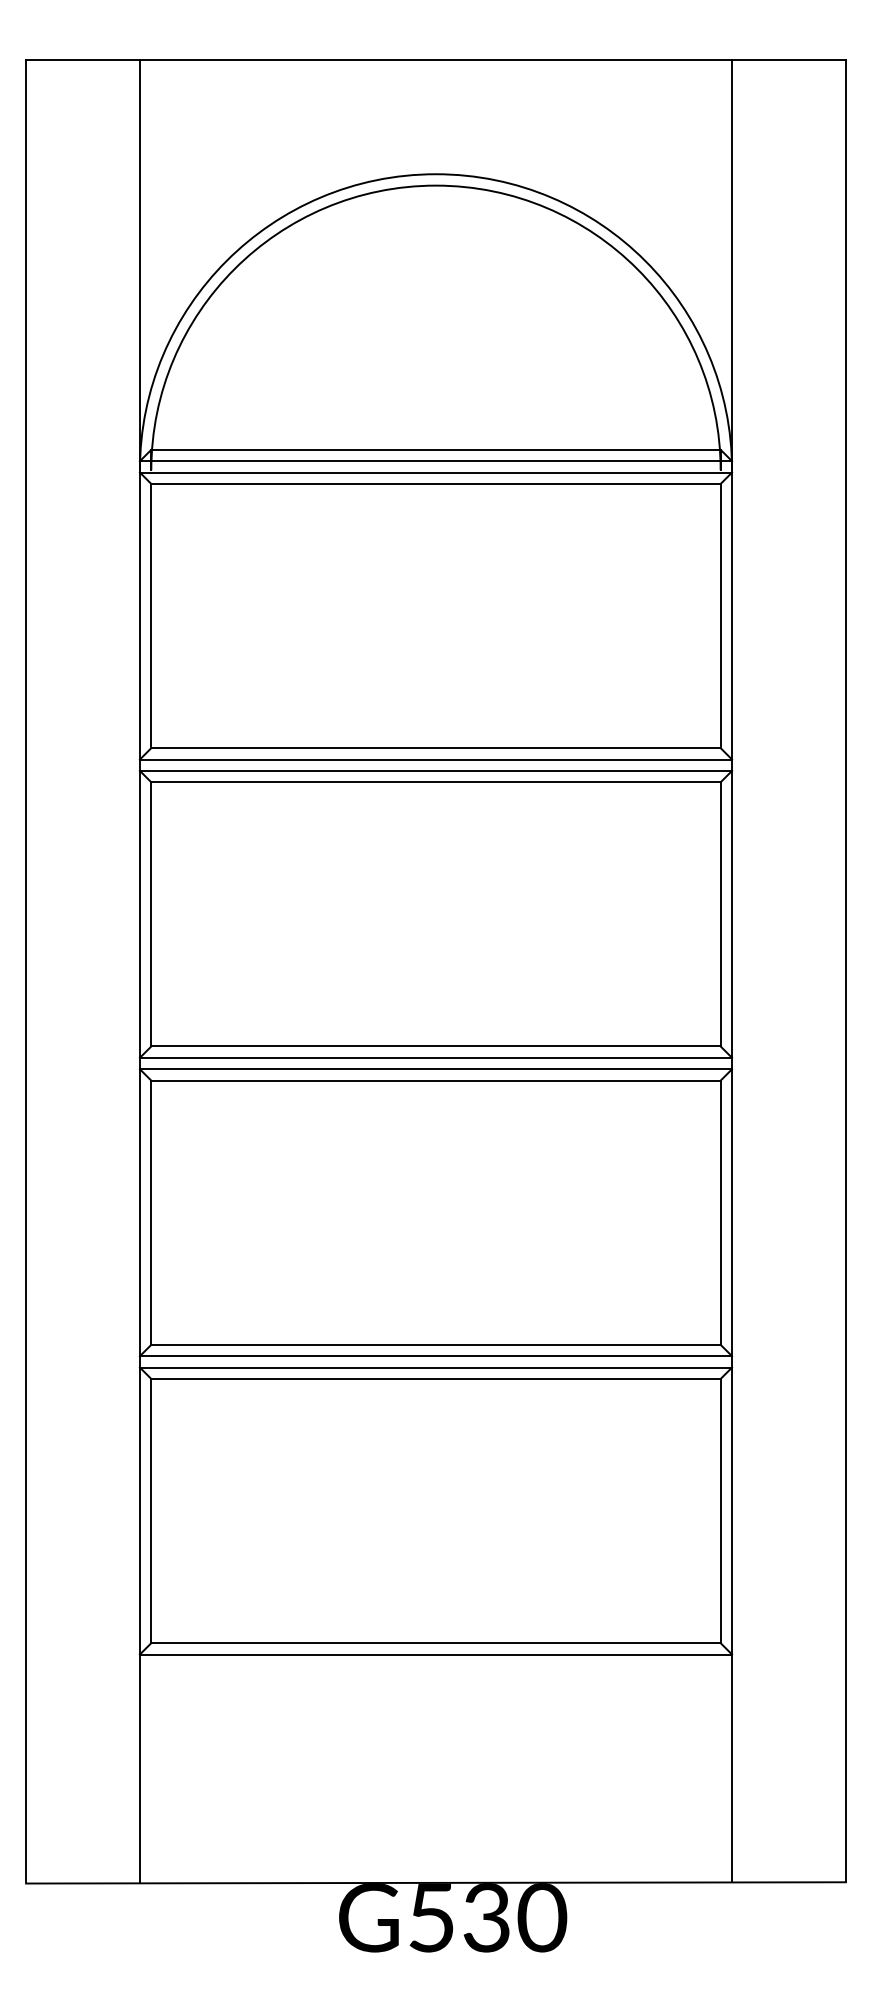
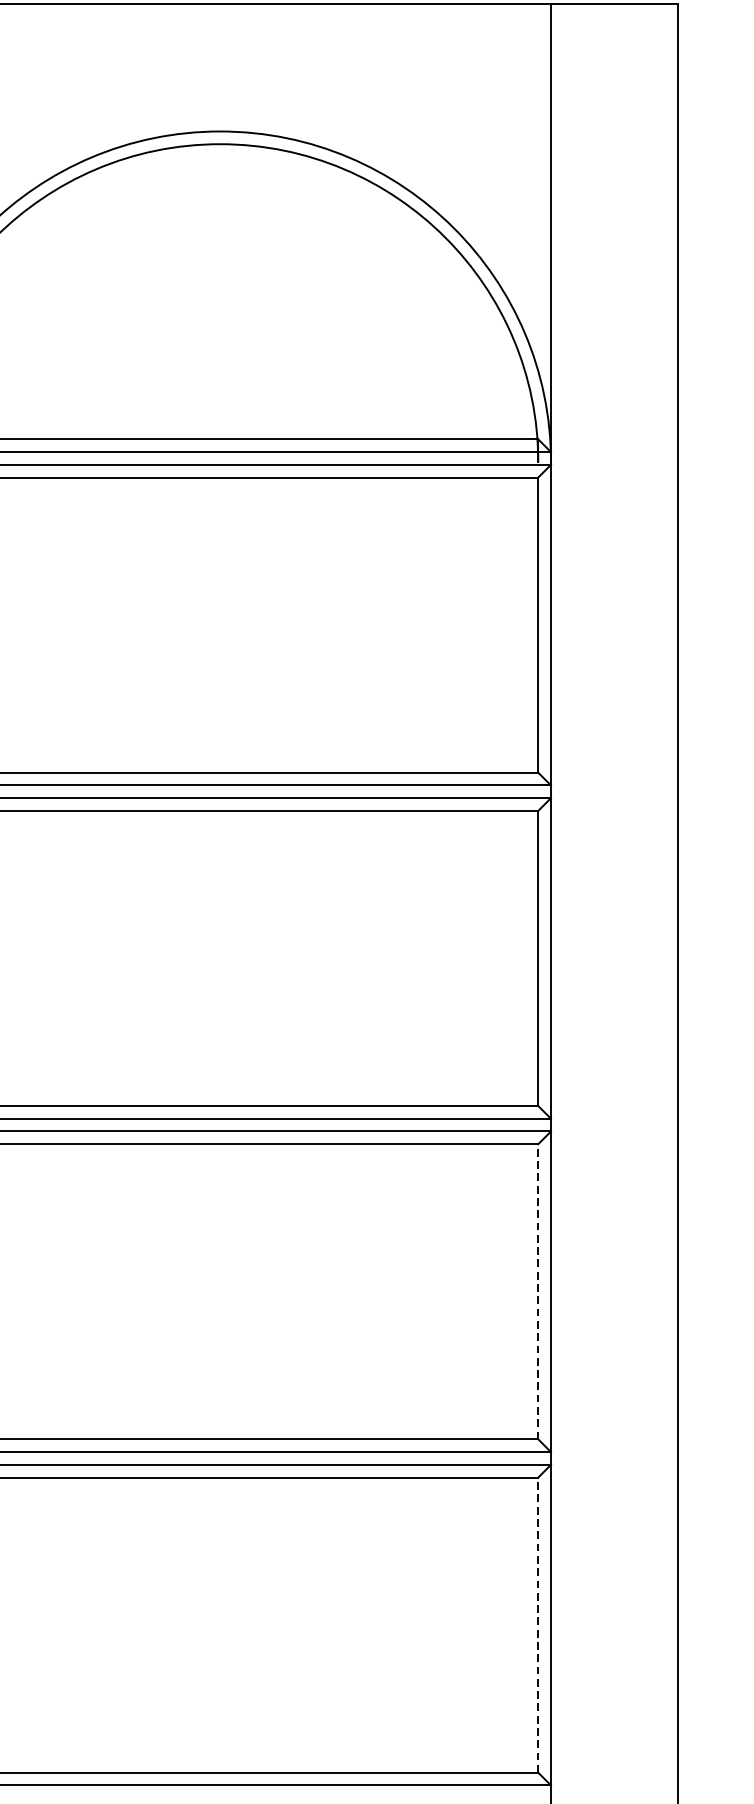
line: (720, 1212) -> (538, 1291), solid -> dashed
line: (720, 1510) -> (538, 1624), solid -> dashed

